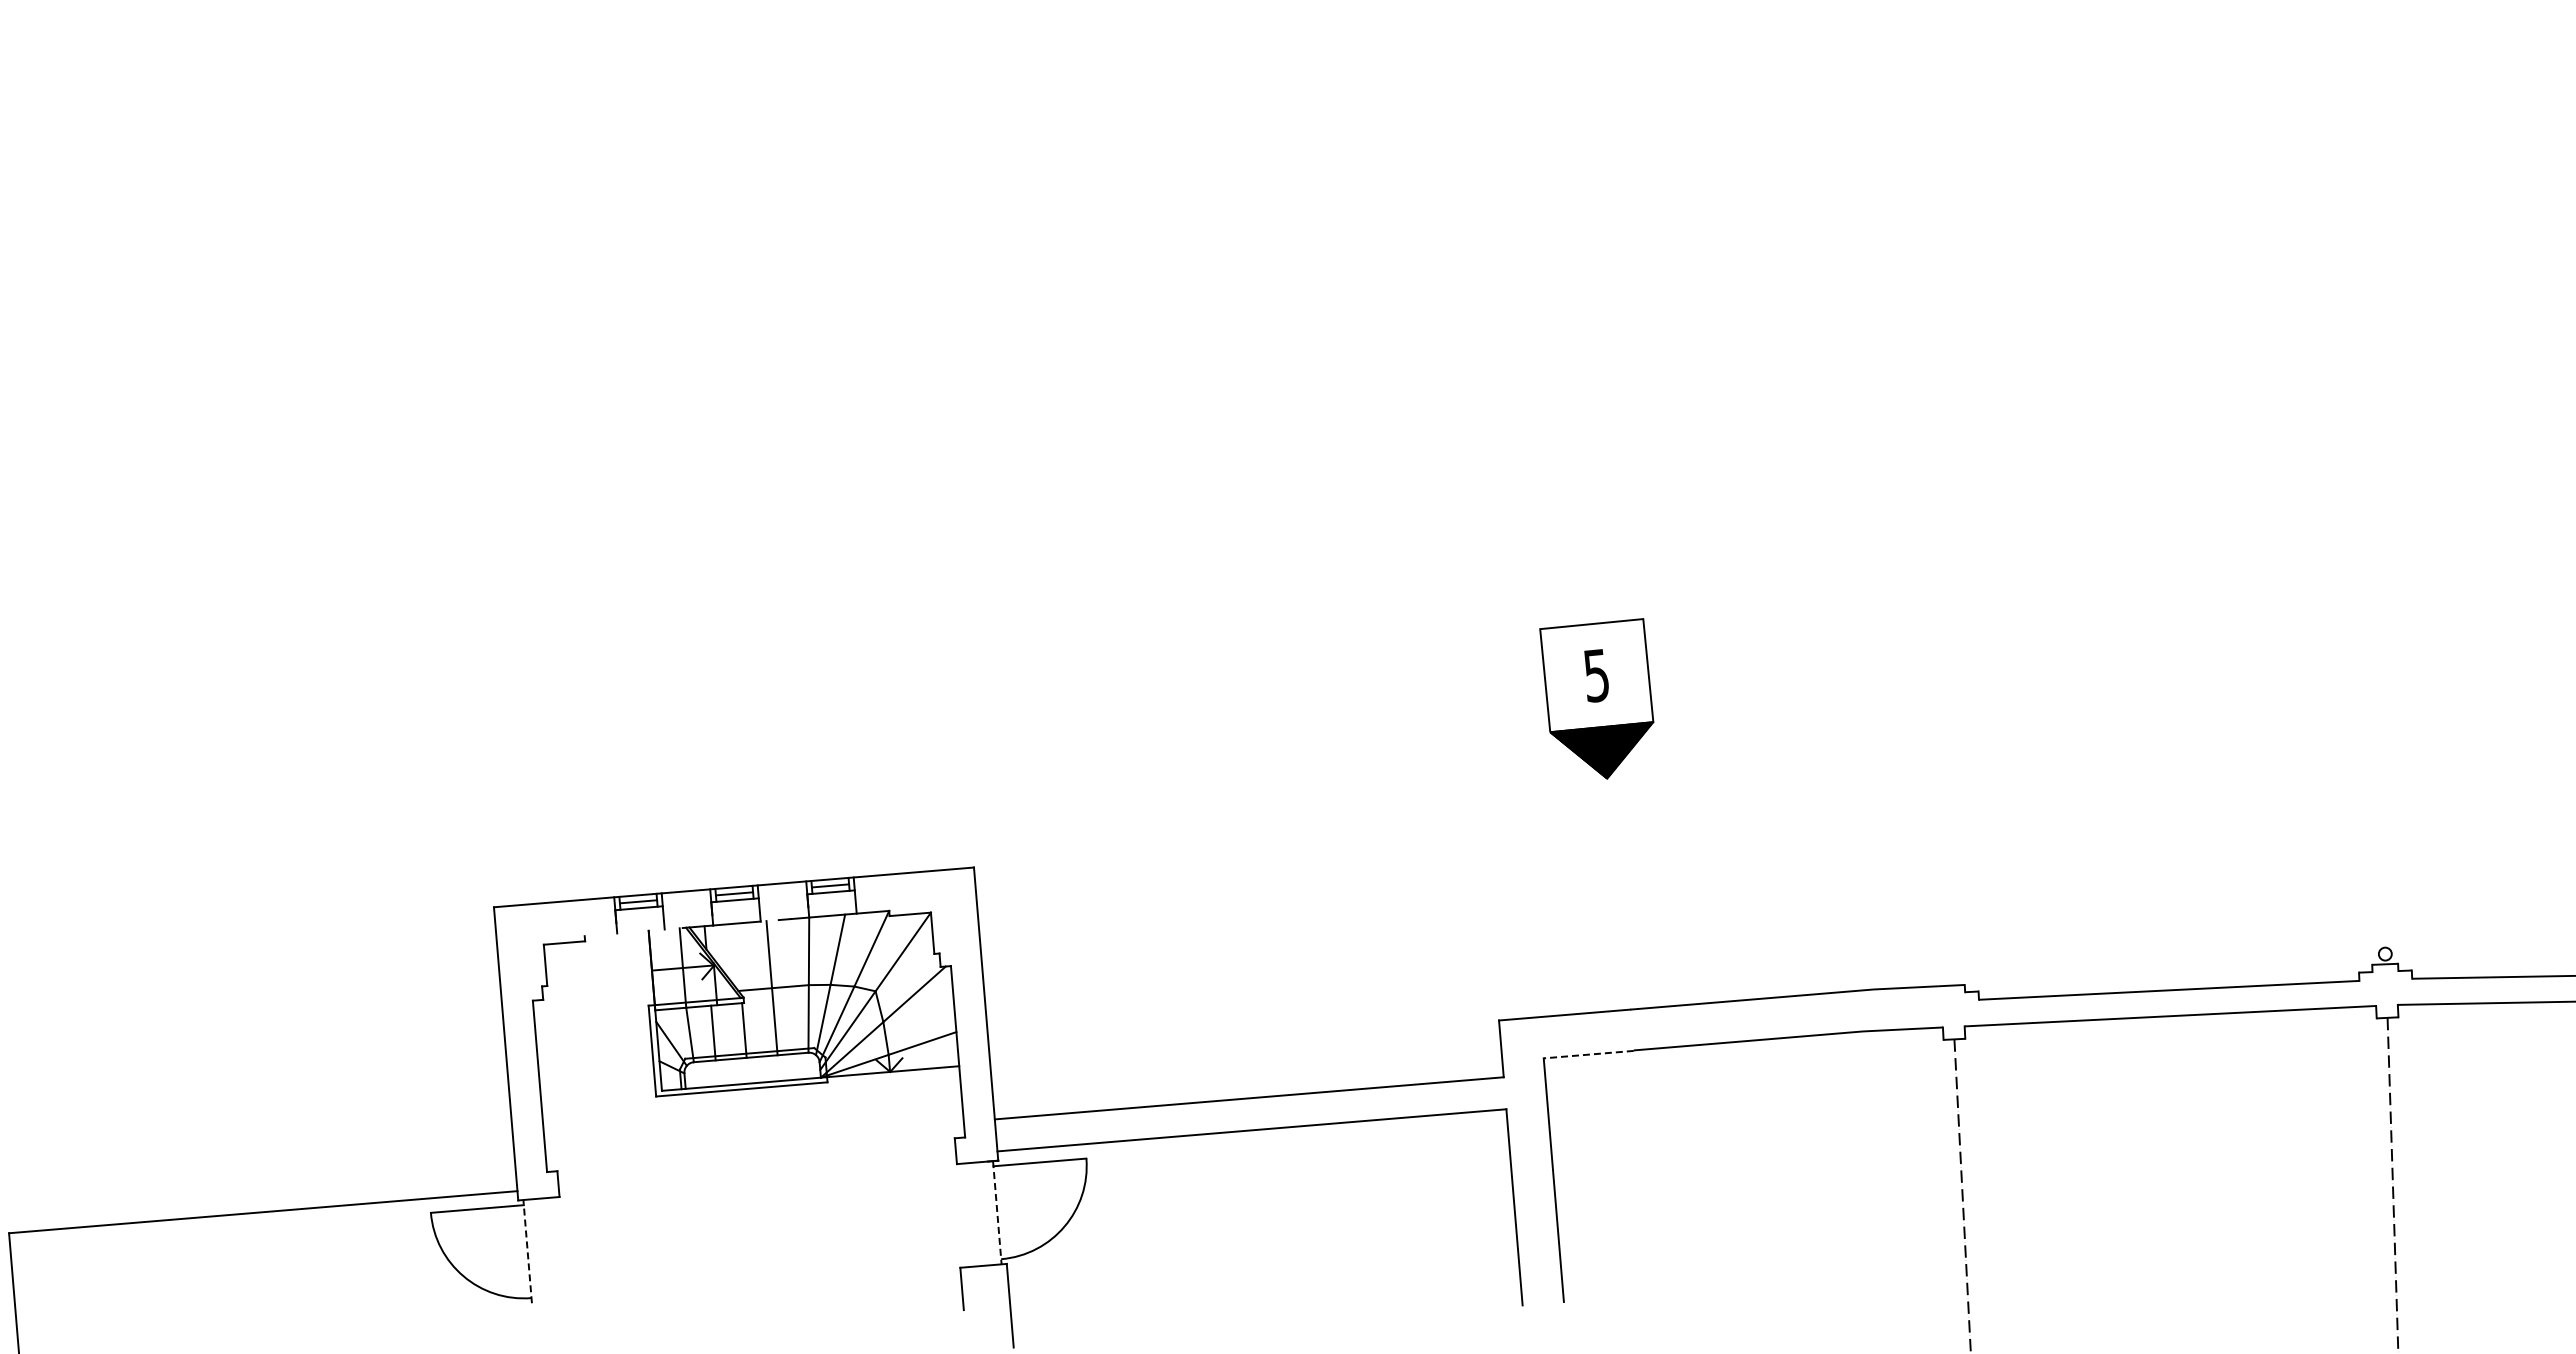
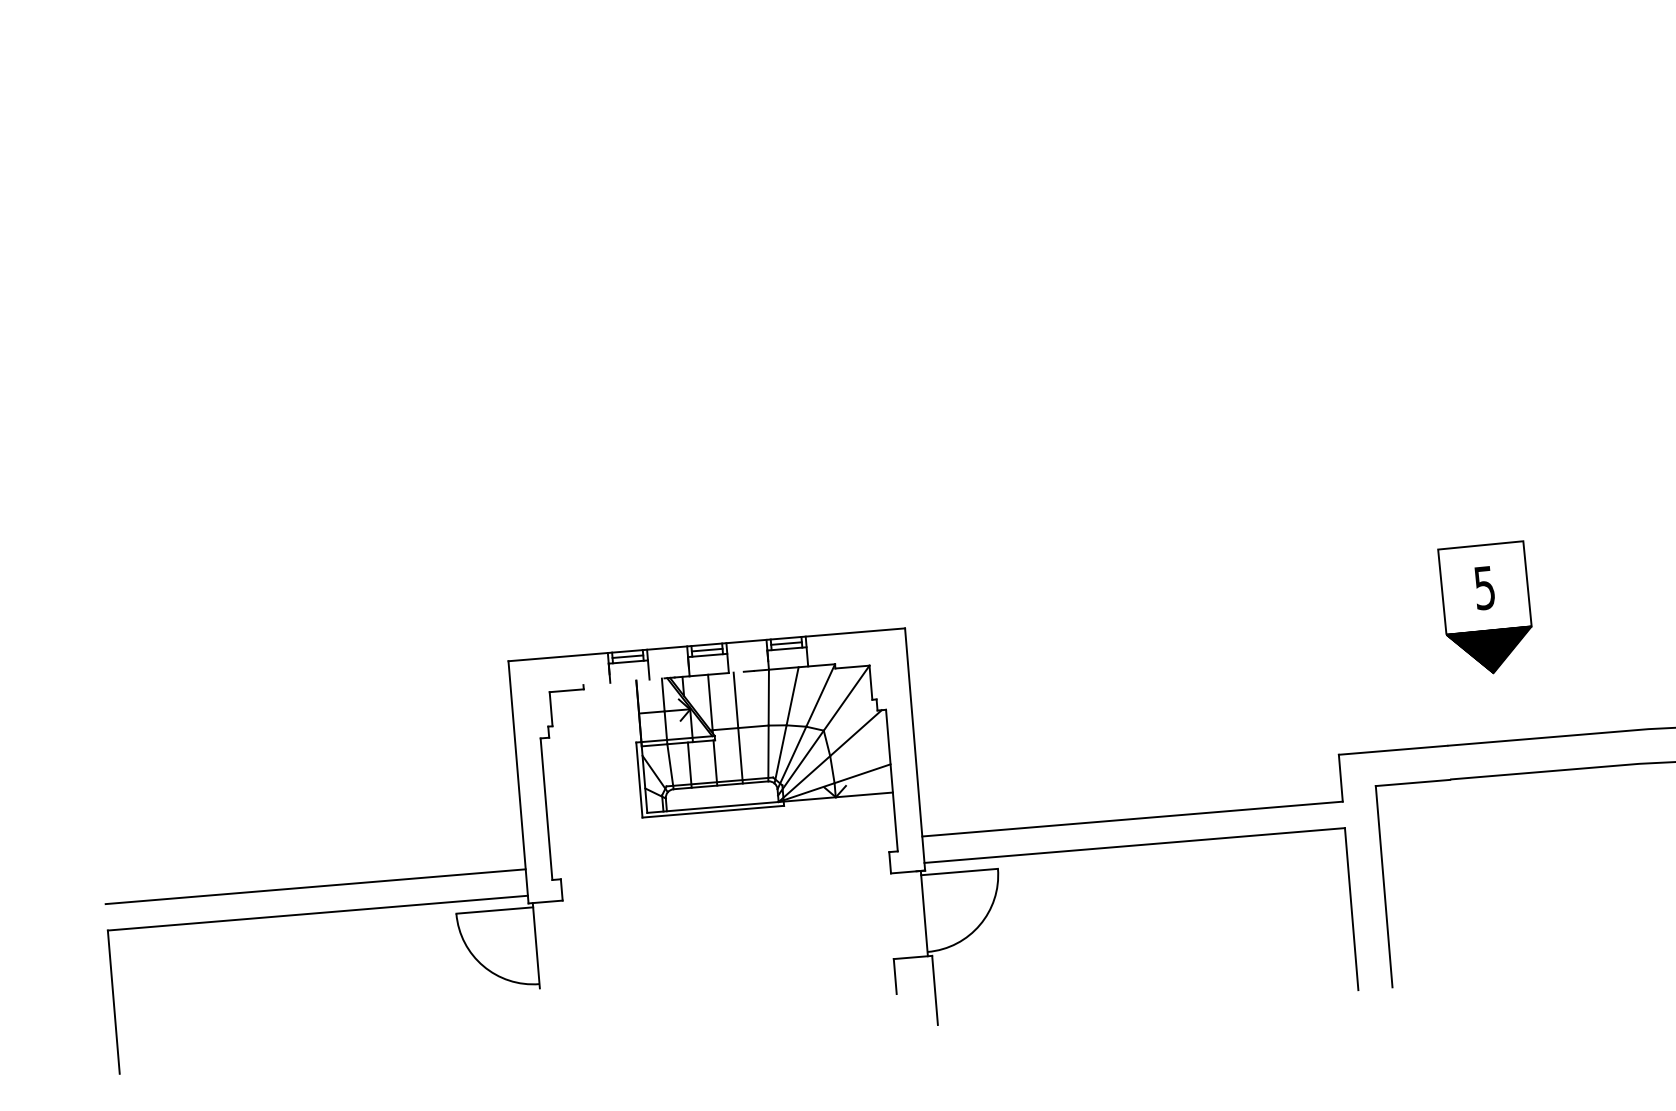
part: (1596, 698) -> (1484, 606), moved
line: (738, 958) -> (710, 703), added
line: (1588, 1054) -> (1412, 782), dashed -> solid
line: (260, 1180) -> (315, 886), added
line: (997, 1212) -> (924, 913), dashed -> solid
line: (527, 1251) -> (536, 945), dashed -> solid

